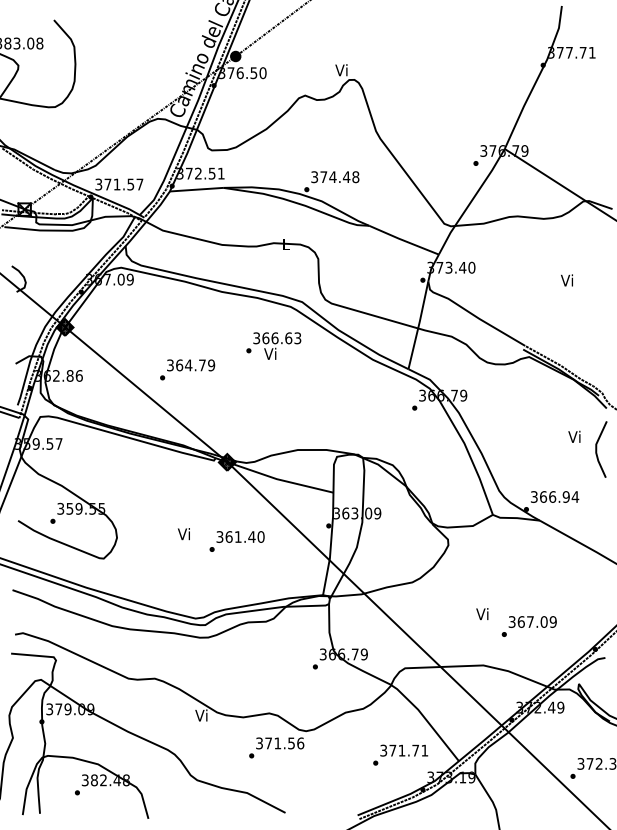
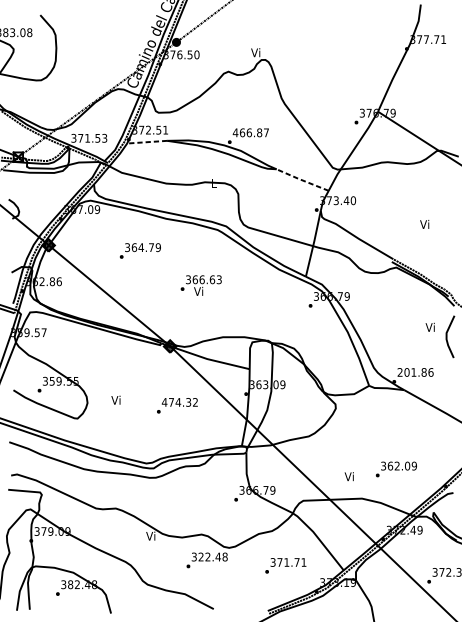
text: (334, 177) -> (250, 133), 374.48 -> 466.87
text: (139, 184) -> (104, 138), 371.57 -> 371.53
line: (196, 189) -> (147, 142), solid -> dashed
line: (403, 240) -> (302, 180), solid -> dashed
text: (566, 280) -> (424, 224), moved
text: (273, 345) -> (201, 285), moved
text: (187, 369) -> (140, 250), moved
text: (555, 496) -> (416, 372), 366.94 -> 201.86
text: (183, 534) -> (115, 400), moved
text: (240, 536) -> (180, 402), 361.40 -> 474.32
text: (482, 613) -> (349, 476), moved
text: (530, 621) -> (397, 465), 367.09 -> 362.09
text: (284, 743) -> (213, 557), 371.56 -> 322.48
text: (400, 754) -> (285, 565), moved

